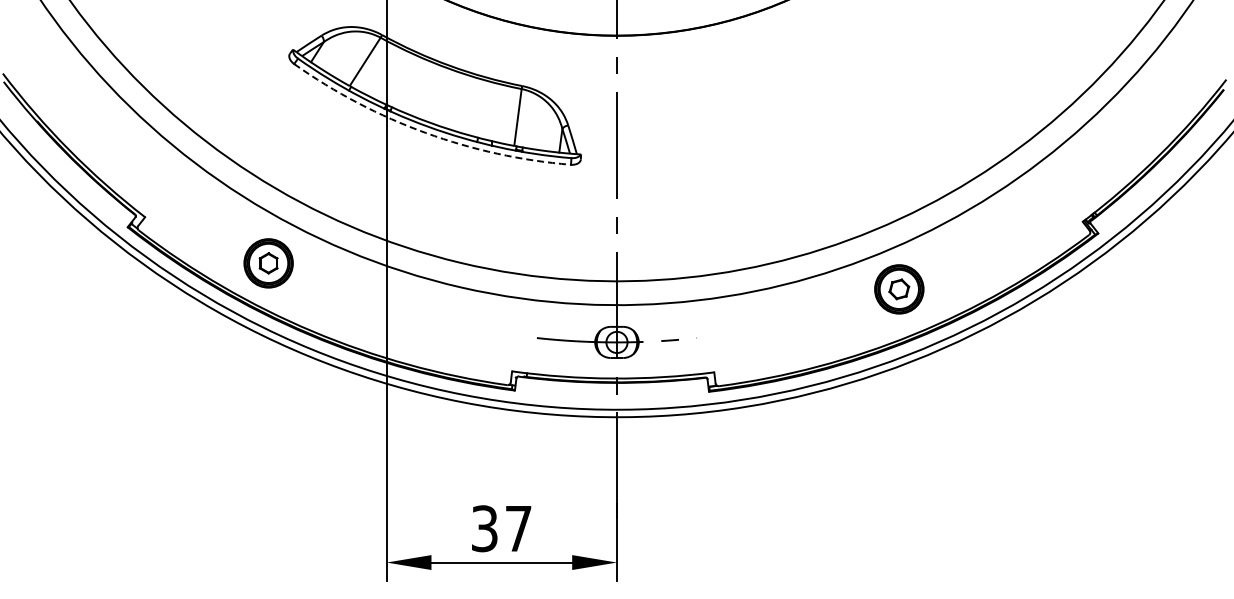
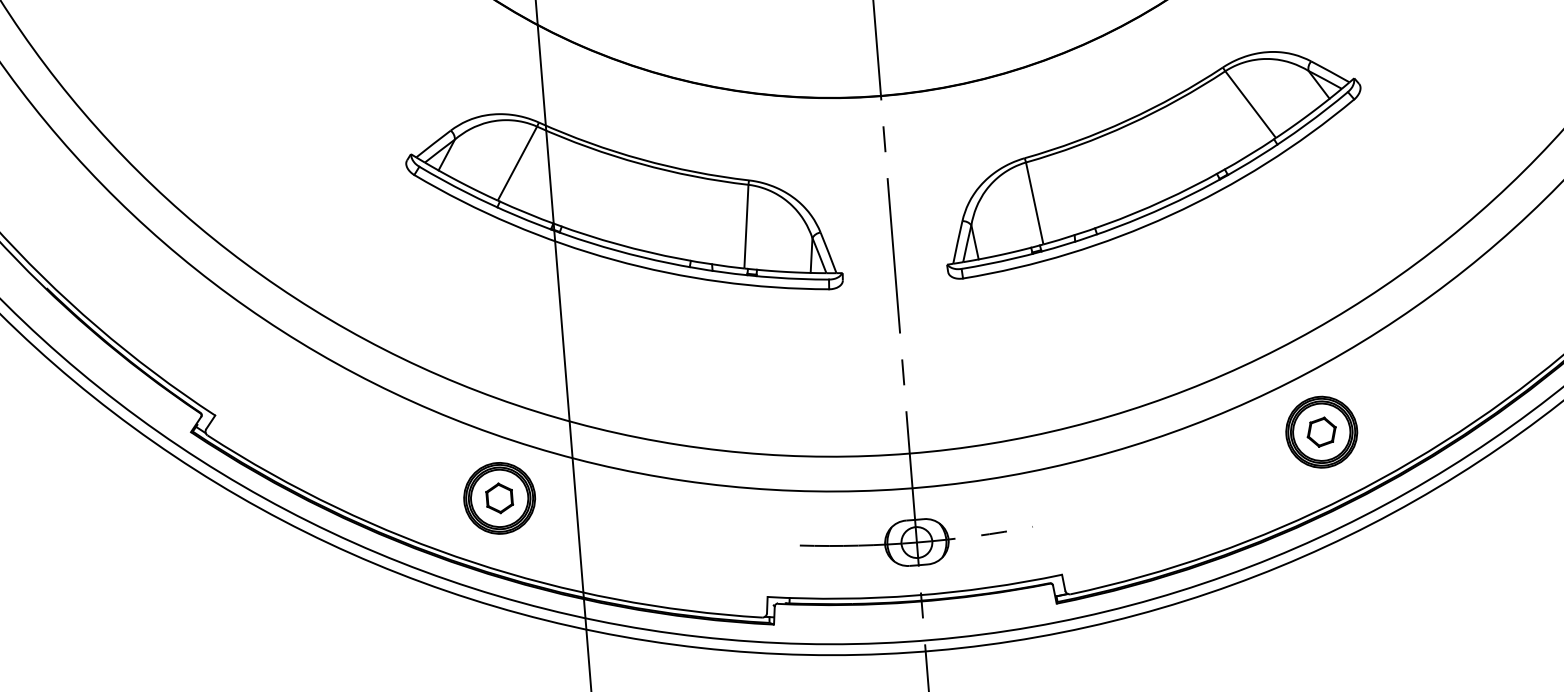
part: (798, 95) -> (1152, 161), added
arc: (425, 132) -> (613, 259), dashed -> solid
part: (268, 263) -> (499, 498), moved

